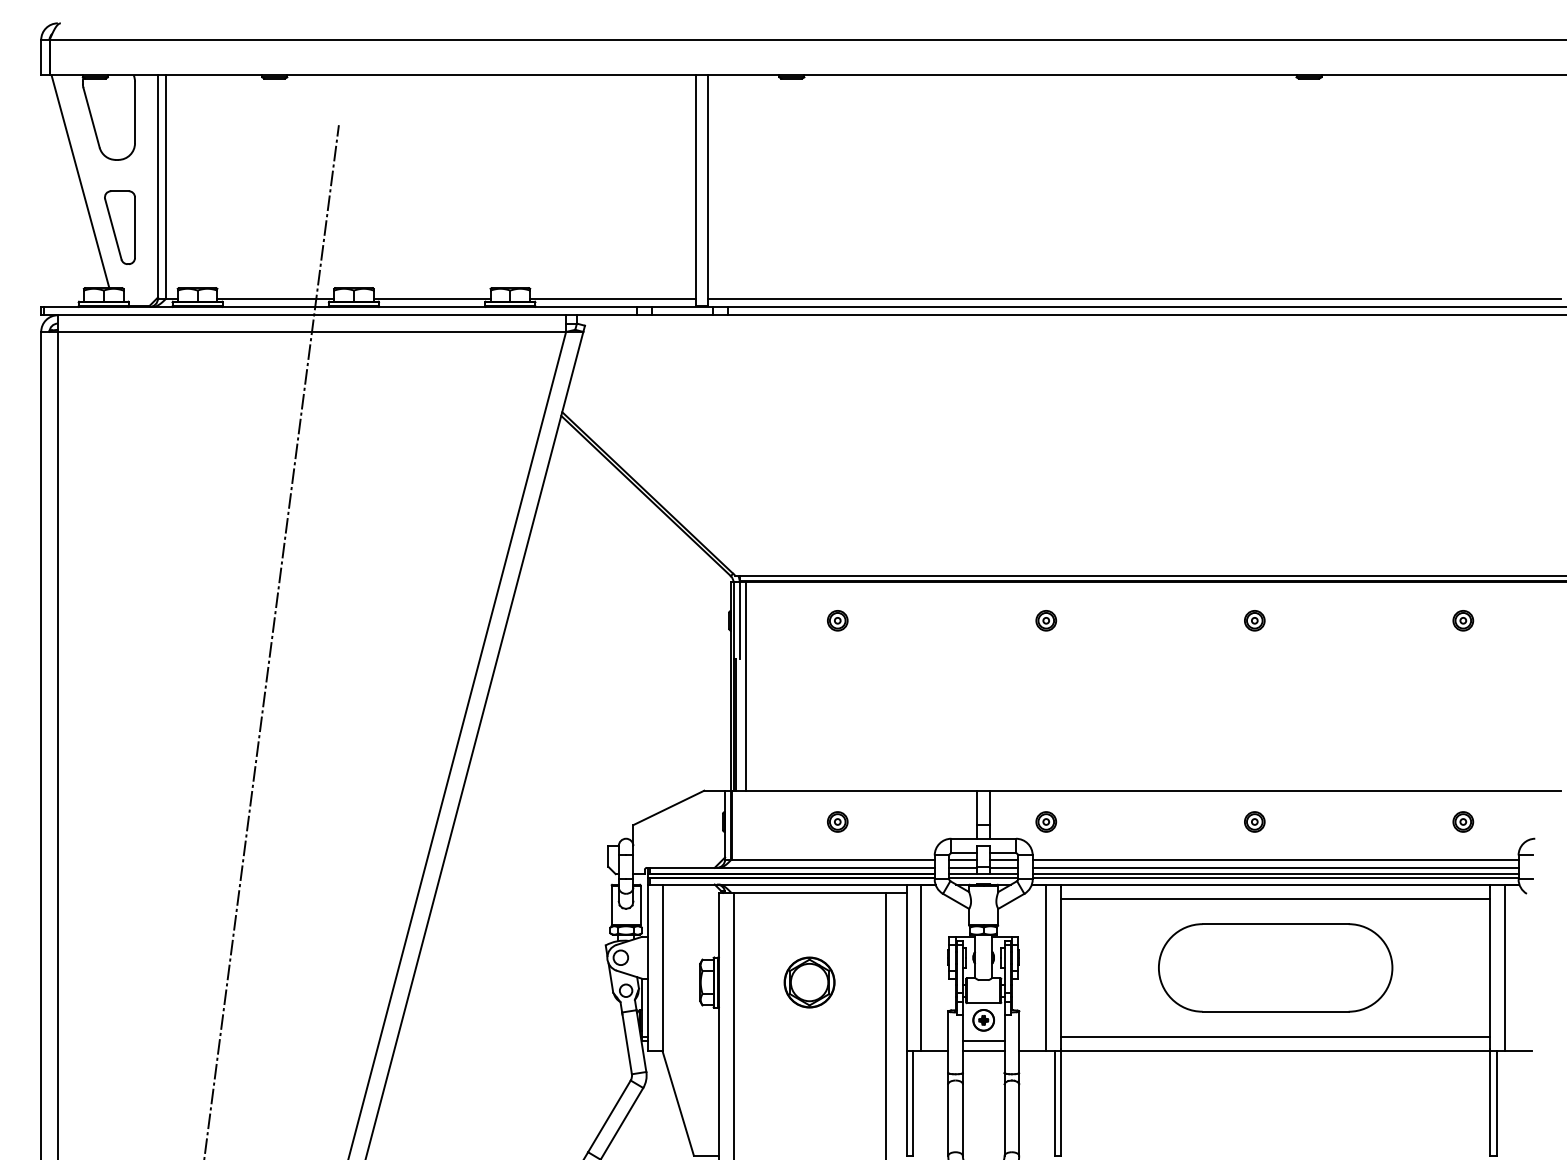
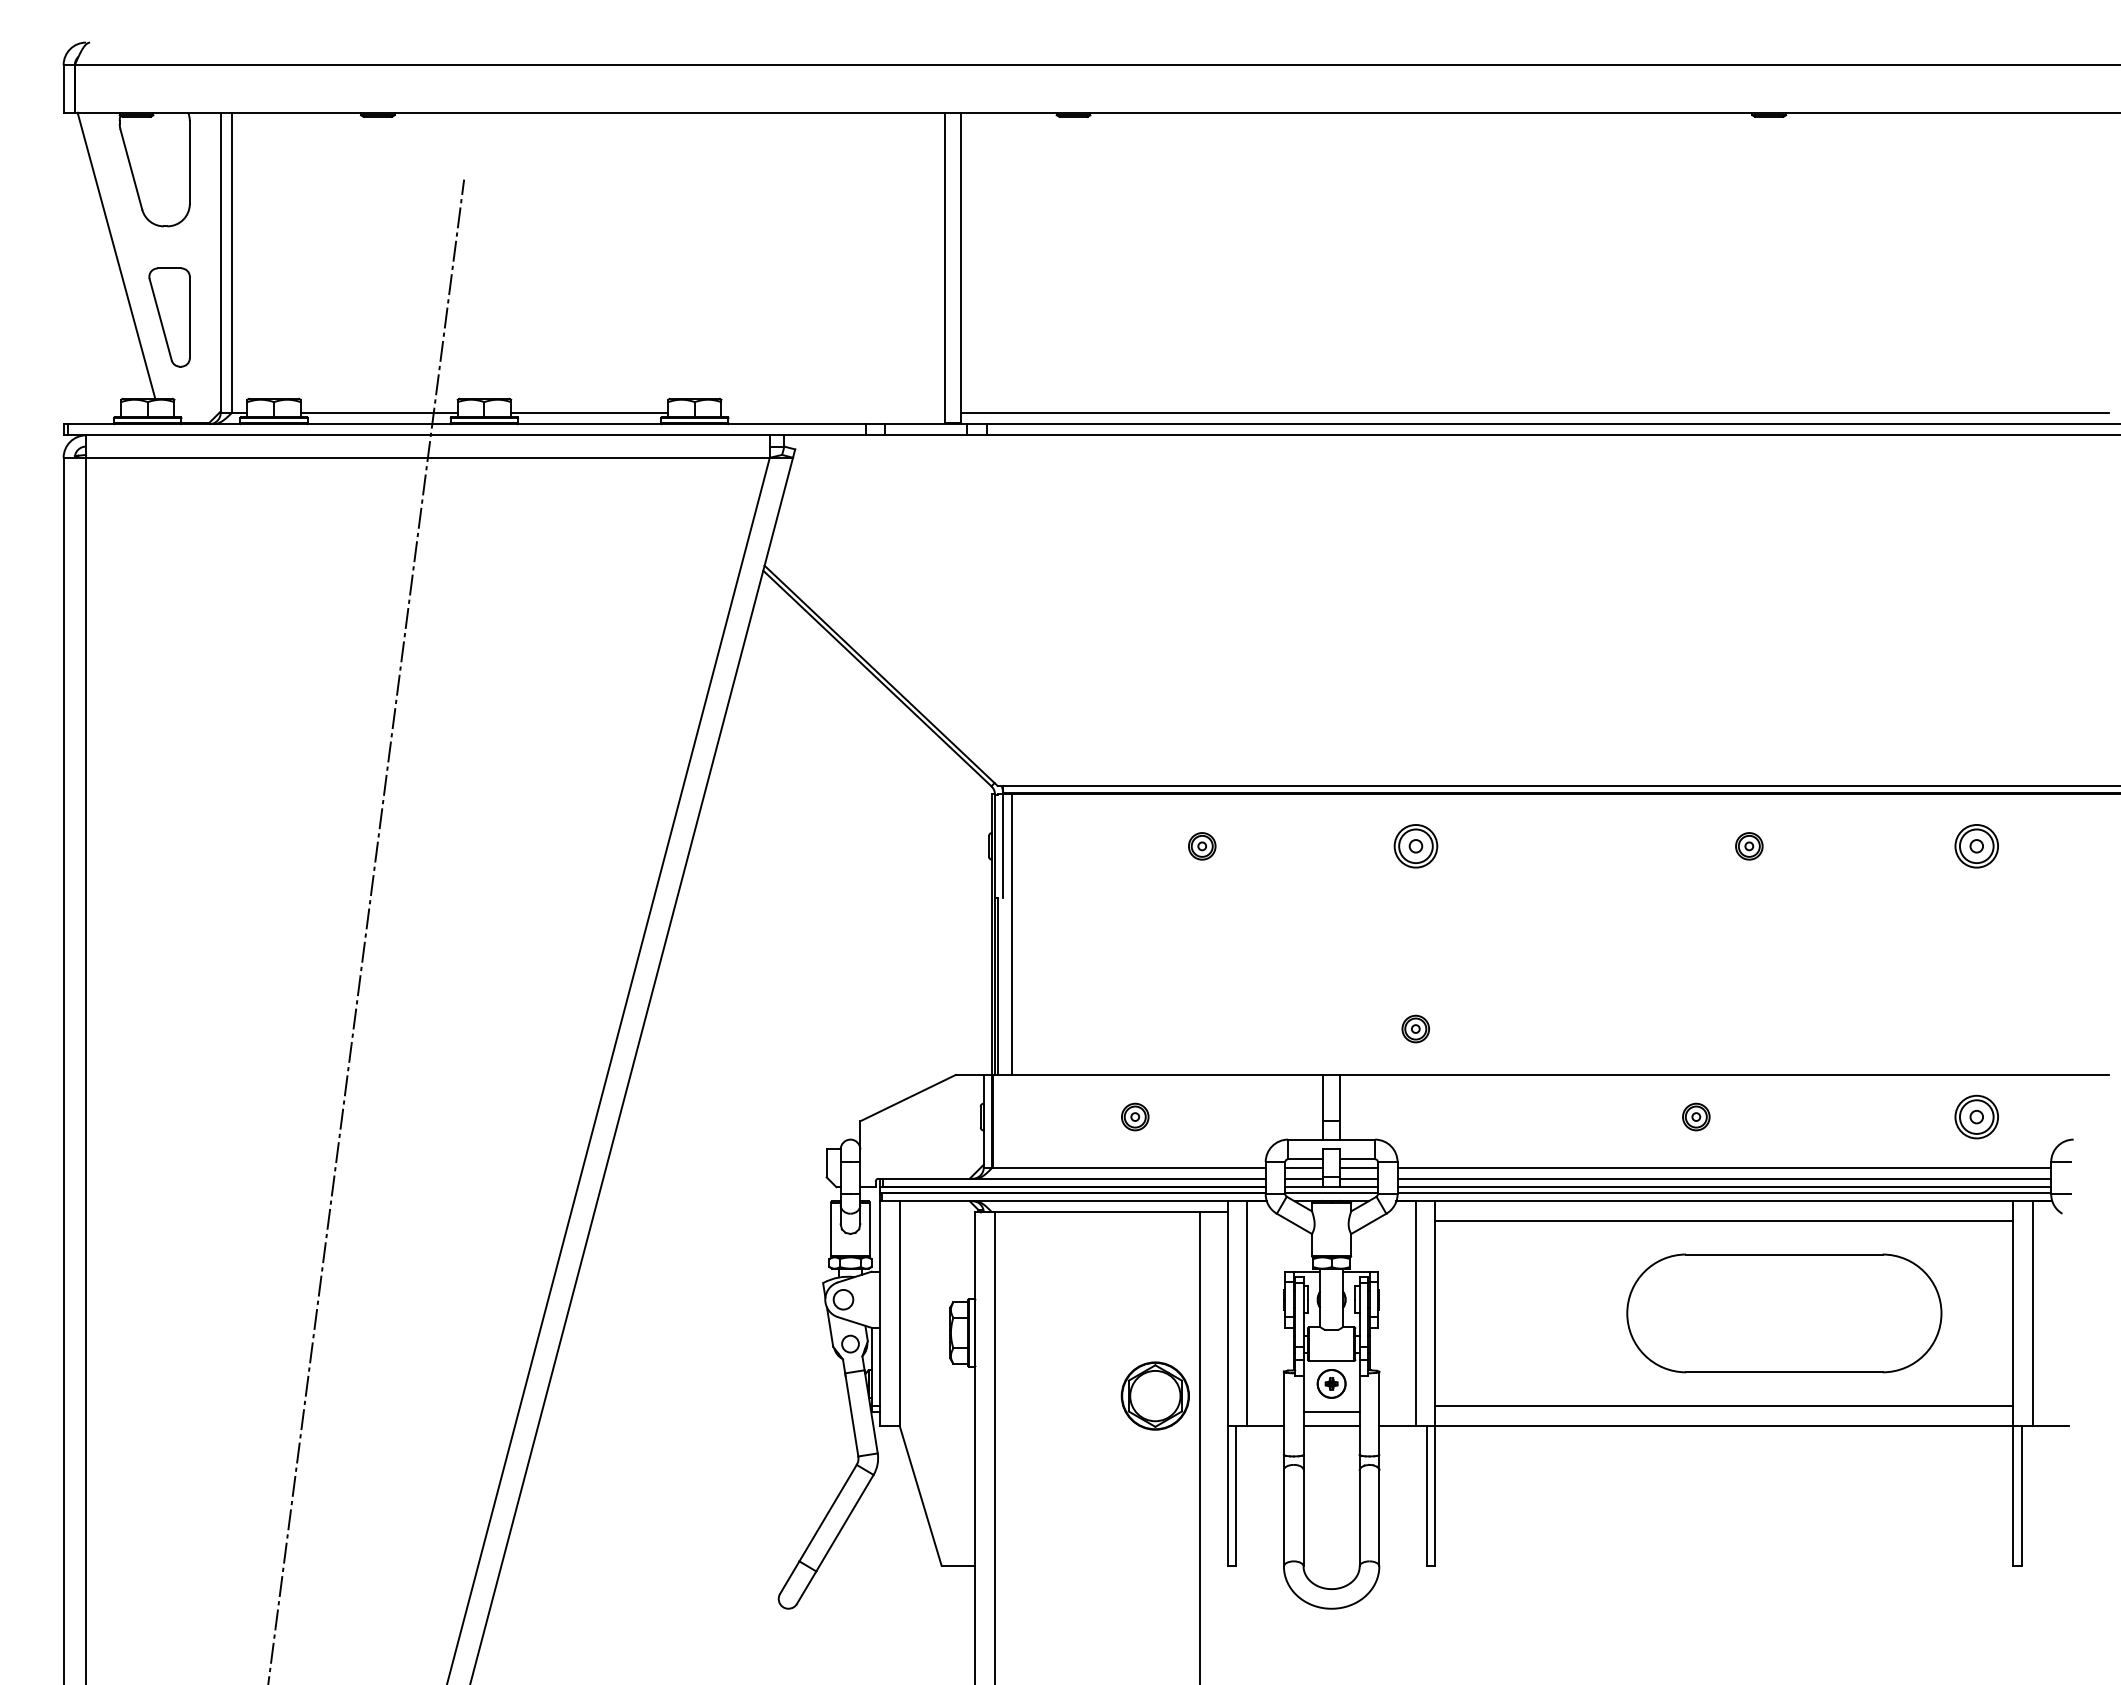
line: (612, 298) -> (832, 412), removed
part: (837, 620) -> (1202, 846), moved
part: (1046, 620) -> (1415, 846), size x1.6
part: (1254, 620) -> (1749, 846), moved
part: (1463, 620) -> (1976, 846), size x1.6
part: (1046, 821) -> (1415, 1028), moved
part: (1463, 821) -> (1976, 1116), size x1.6
part: (1275, 967) -> (1784, 1313), moved
part: (808, 982) -> (1154, 1395), moved

